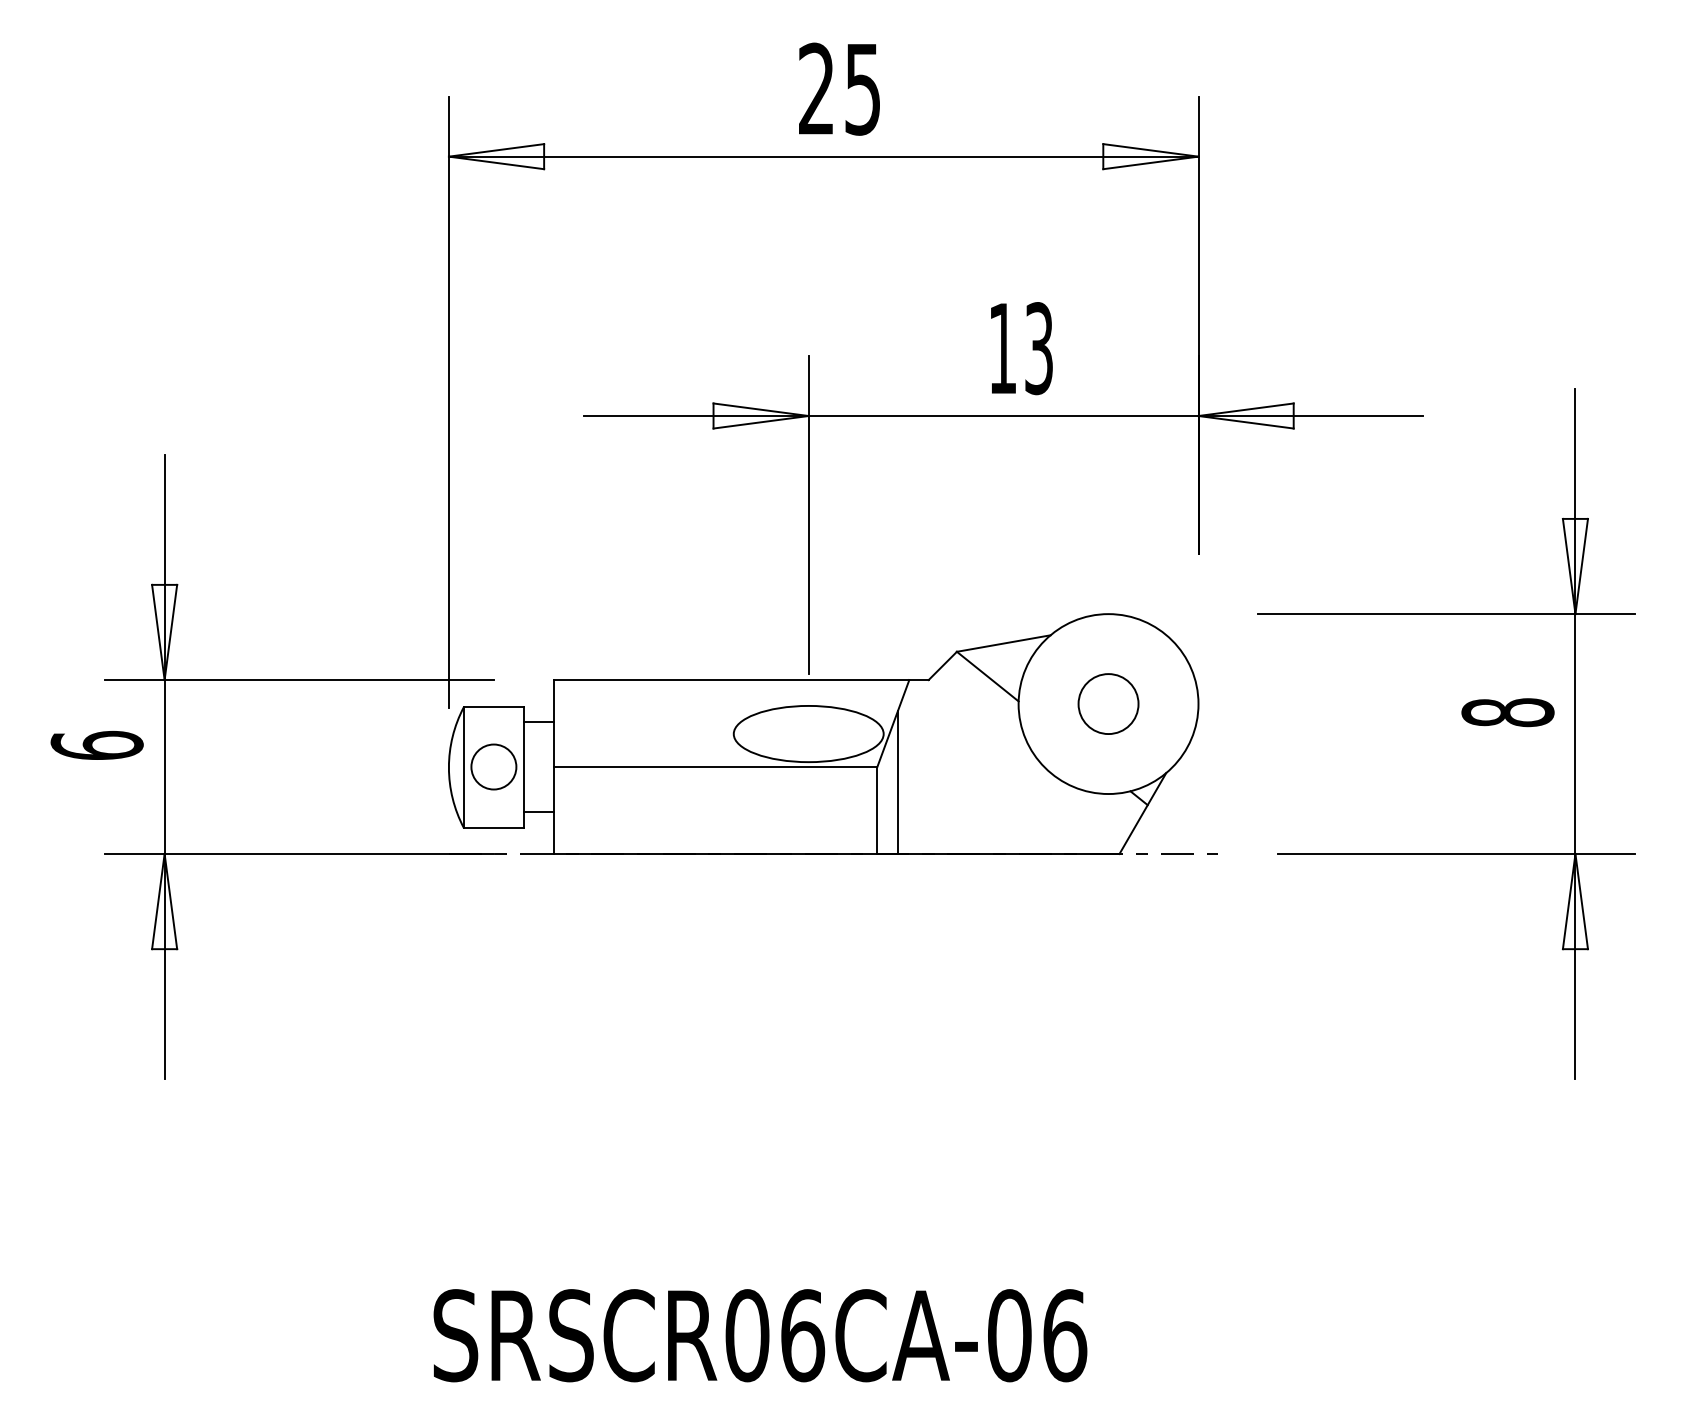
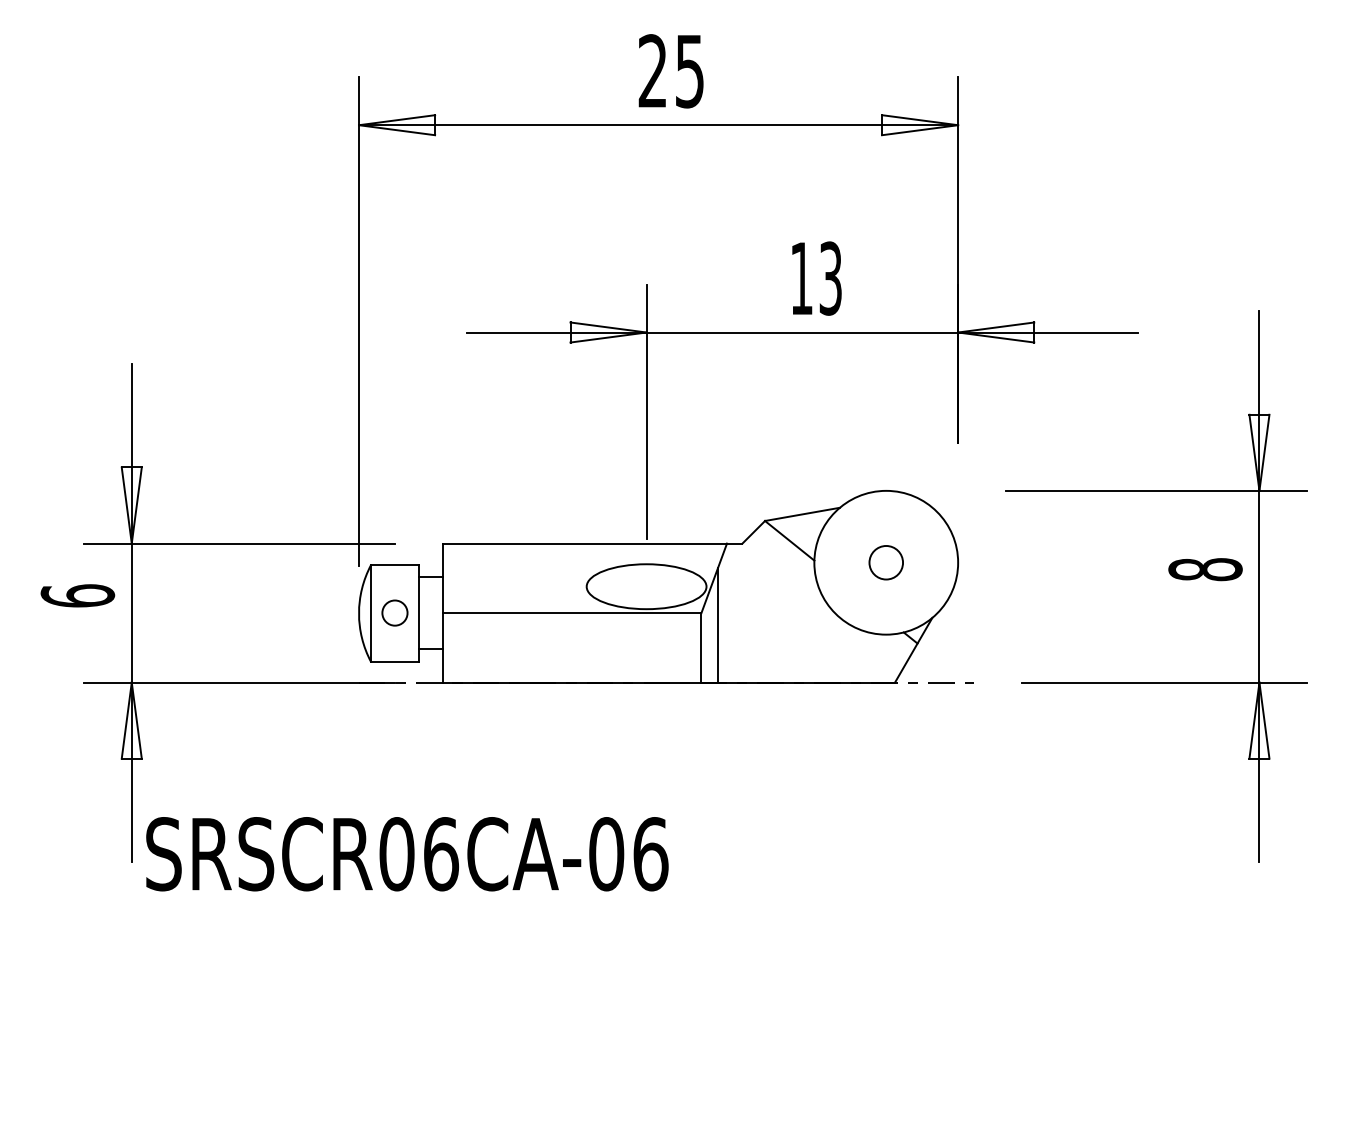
circle: (1108, 704) -> (886, 563), size x0.7
circle: (493, 766) -> (394, 612), size x0.7
text: (760, 1335) -> (407, 854), moved

